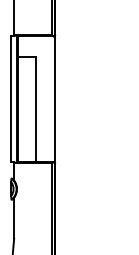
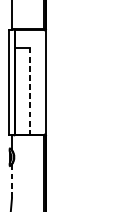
line: (35, 110) -> (29, 91), solid -> dashed
line: (14, 218) -> (12, 181), solid -> dashed

